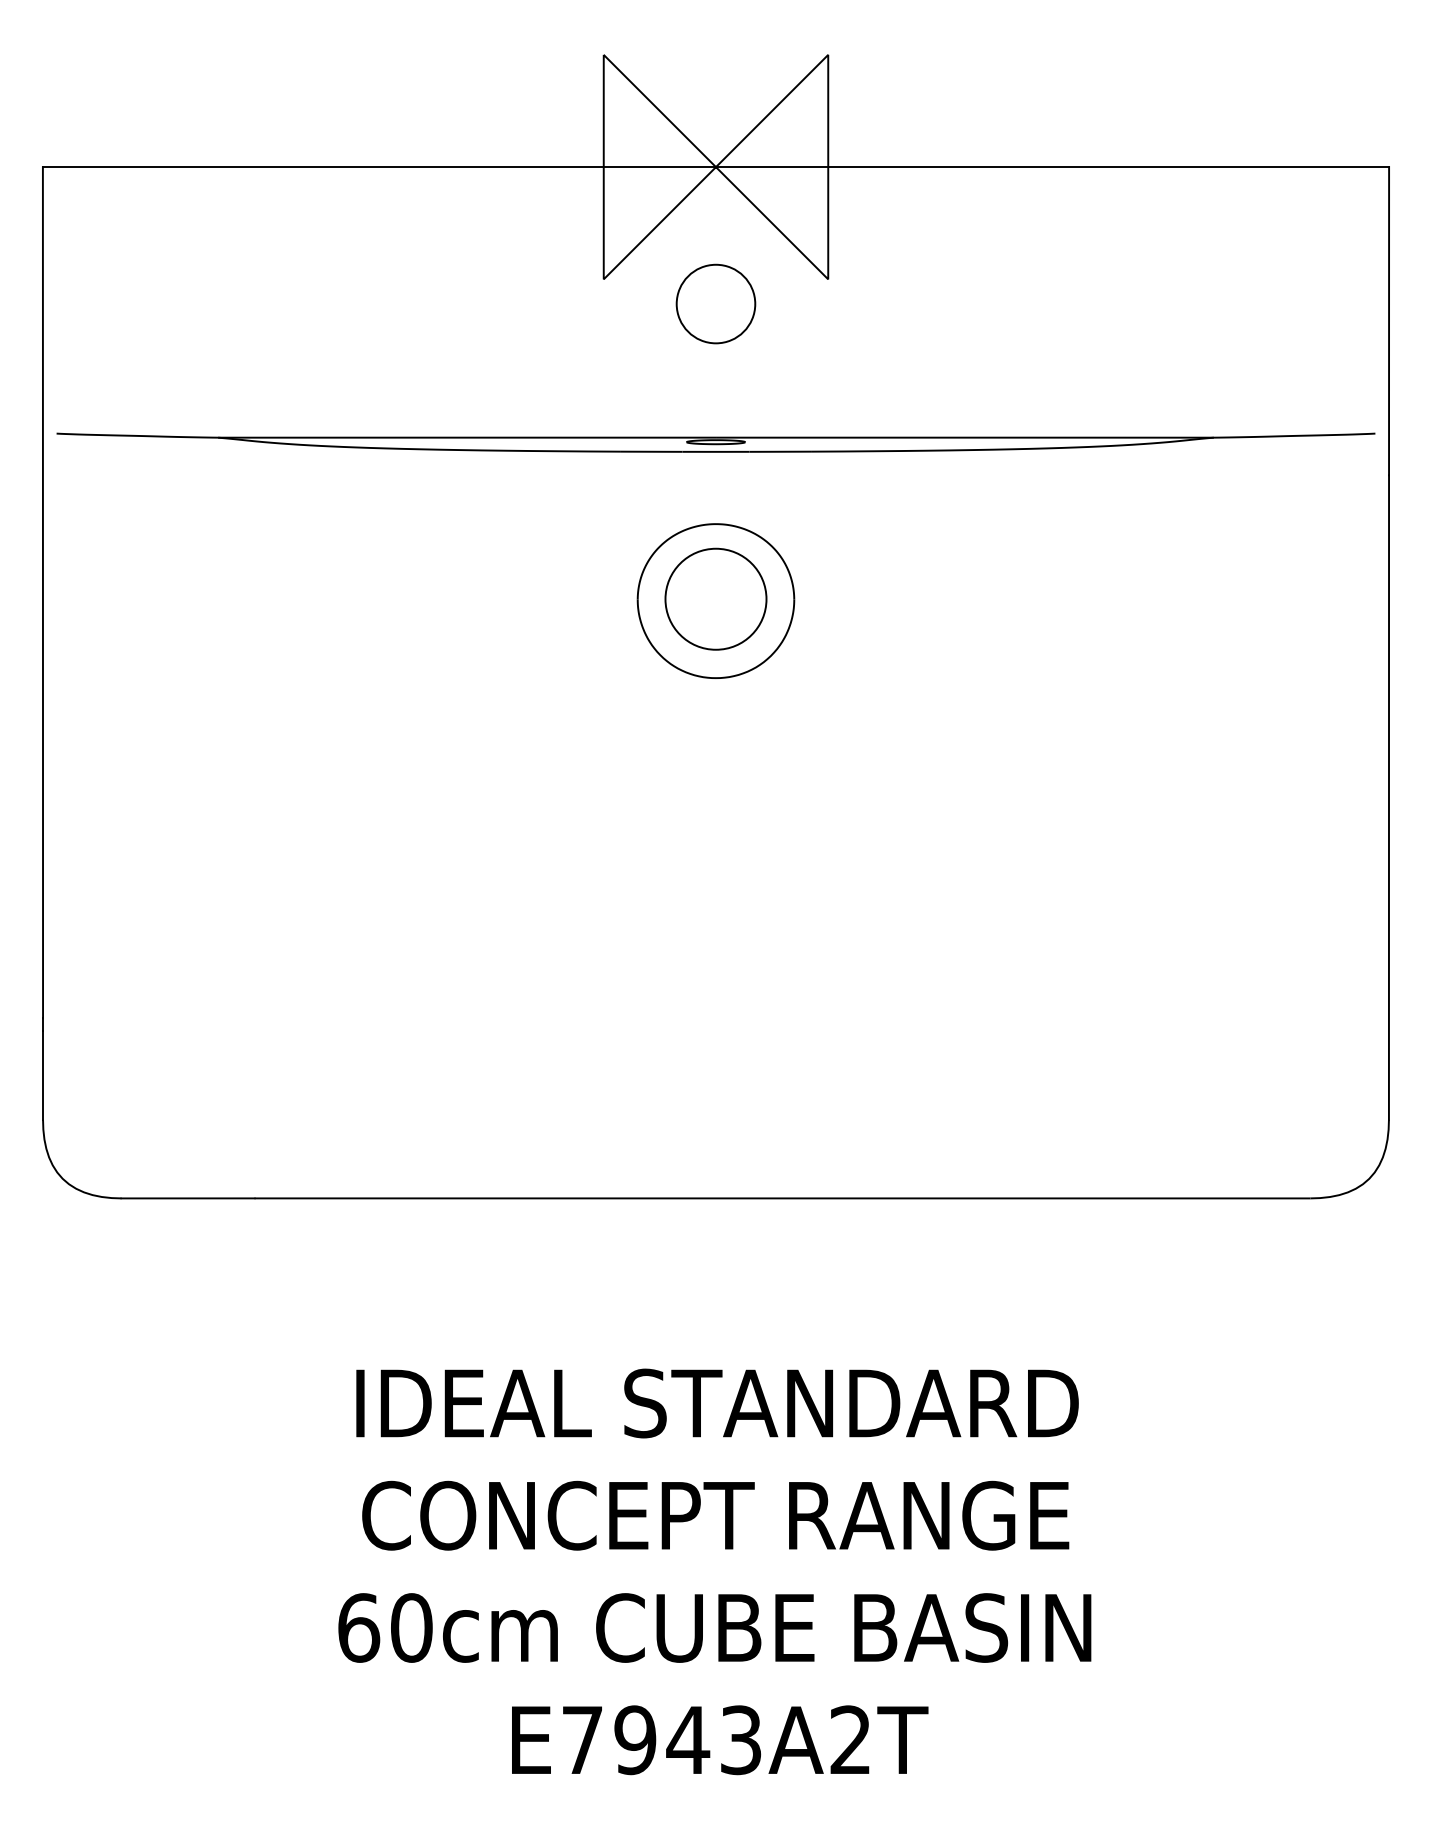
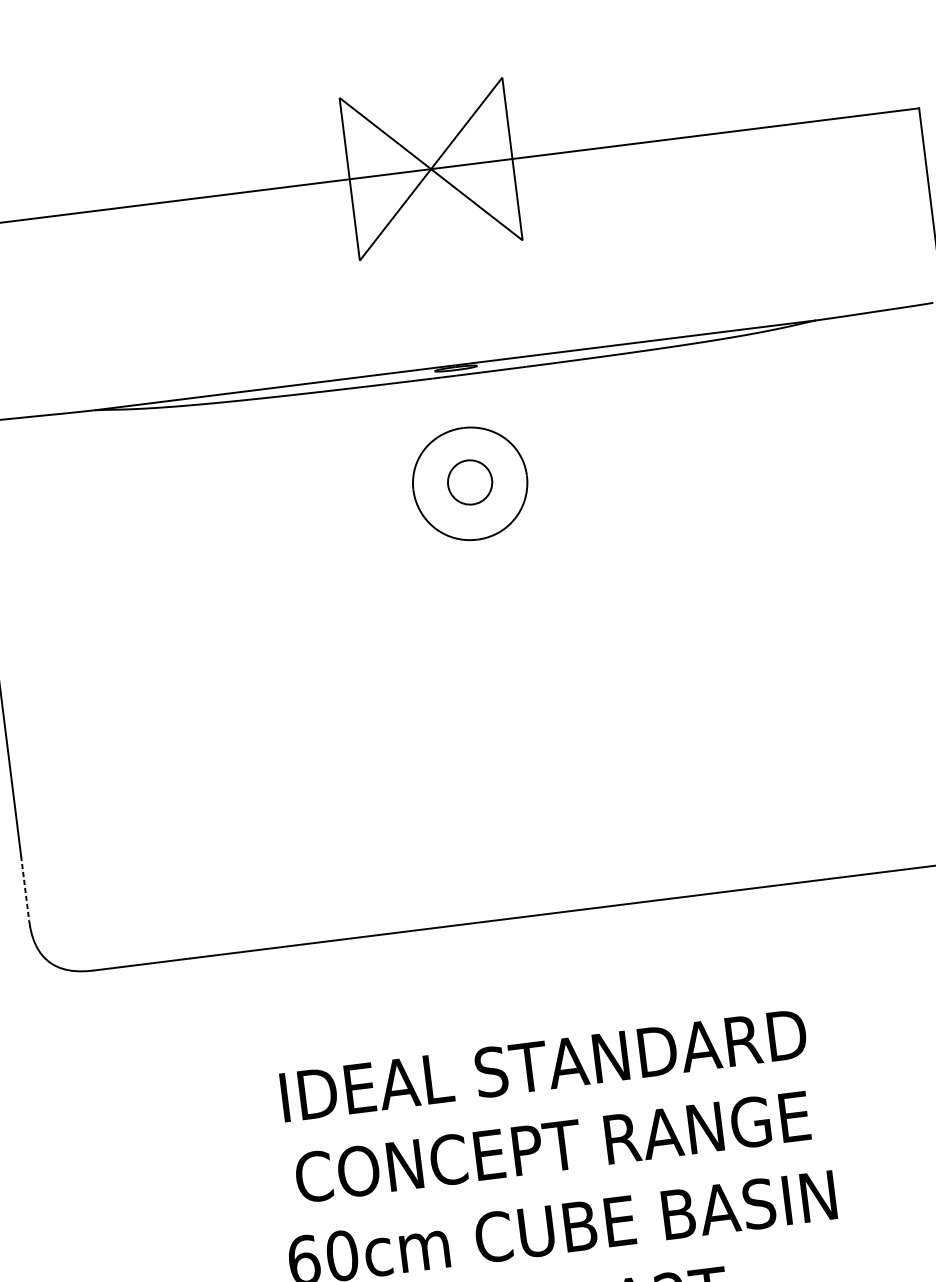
circle: (715, 303) -> (443, 268), removed
circle: (715, 598) -> (469, 481), size x0.6
line: (43, 1075) -> (25, 888), solid -> dashed

